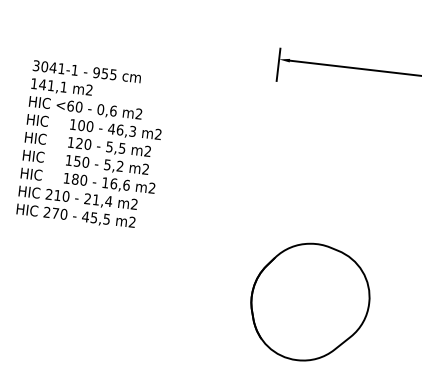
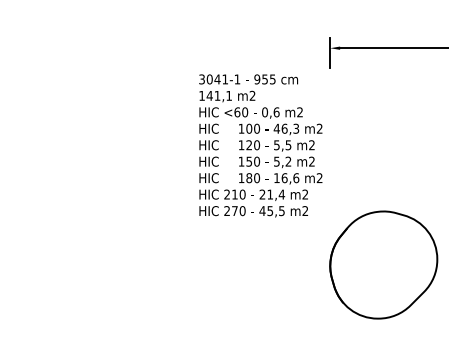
text: (91, 145) -> (260, 145), moved

